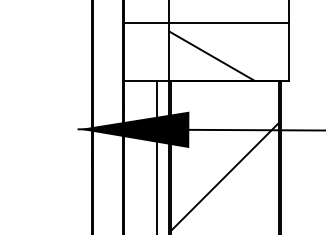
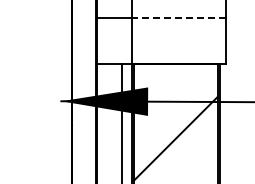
line: (228, 23) -> (178, 18), solid -> dashed
hatch: (212, 55) -> (166, 43), removed

